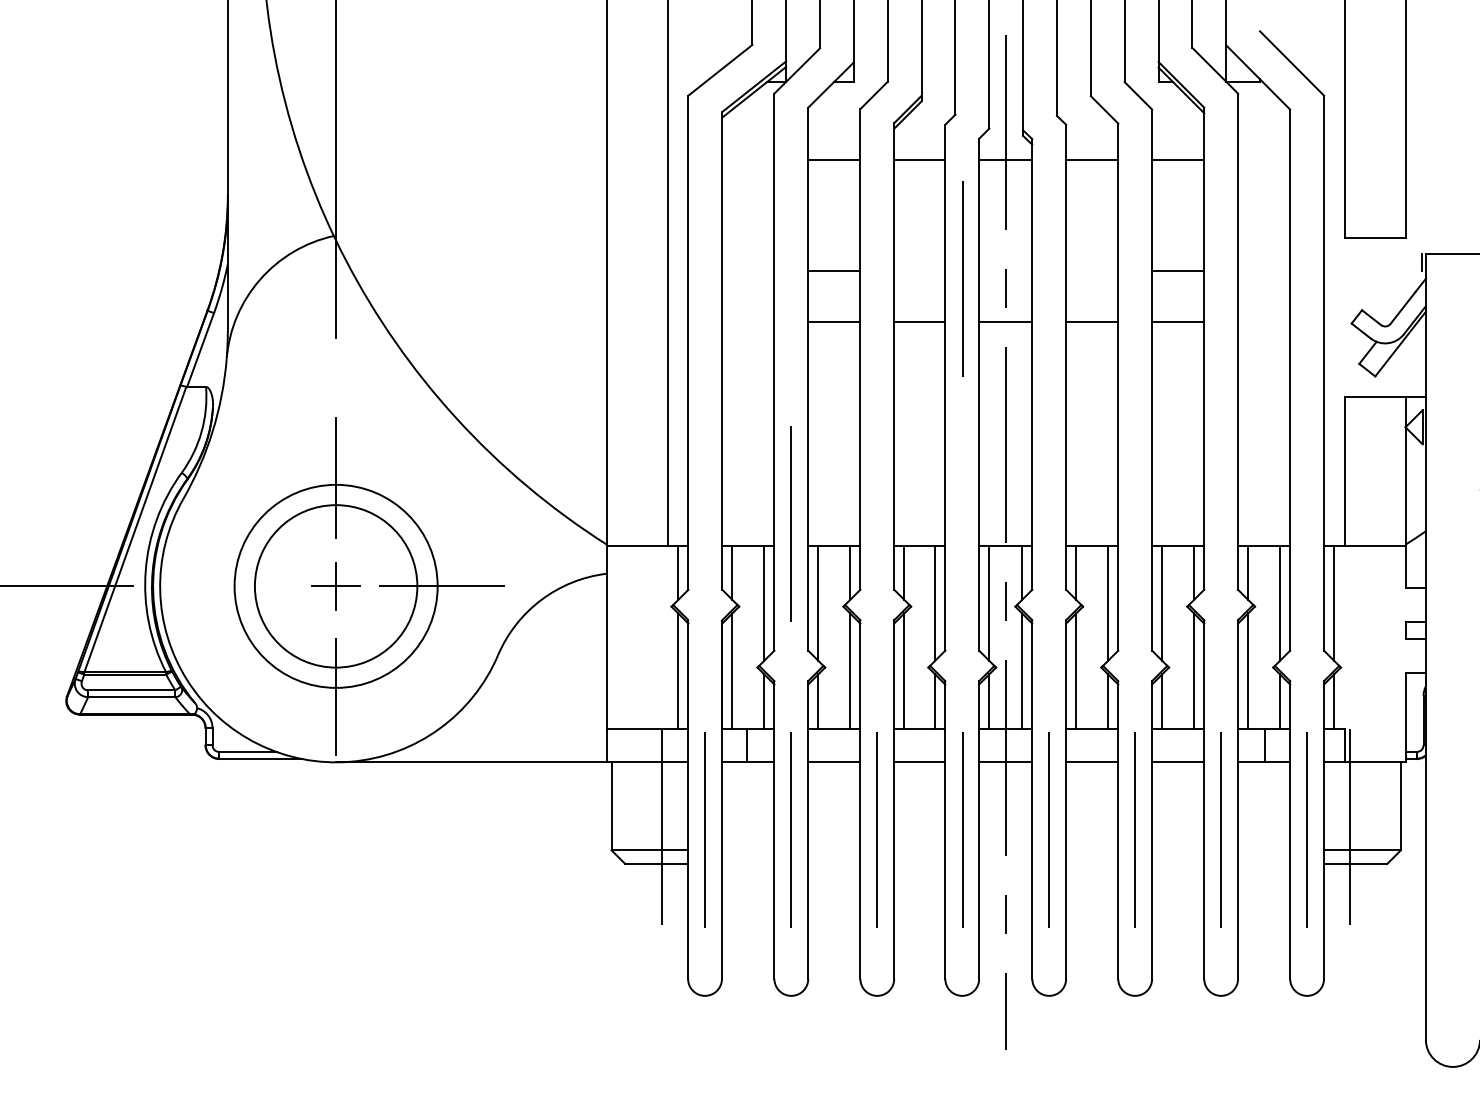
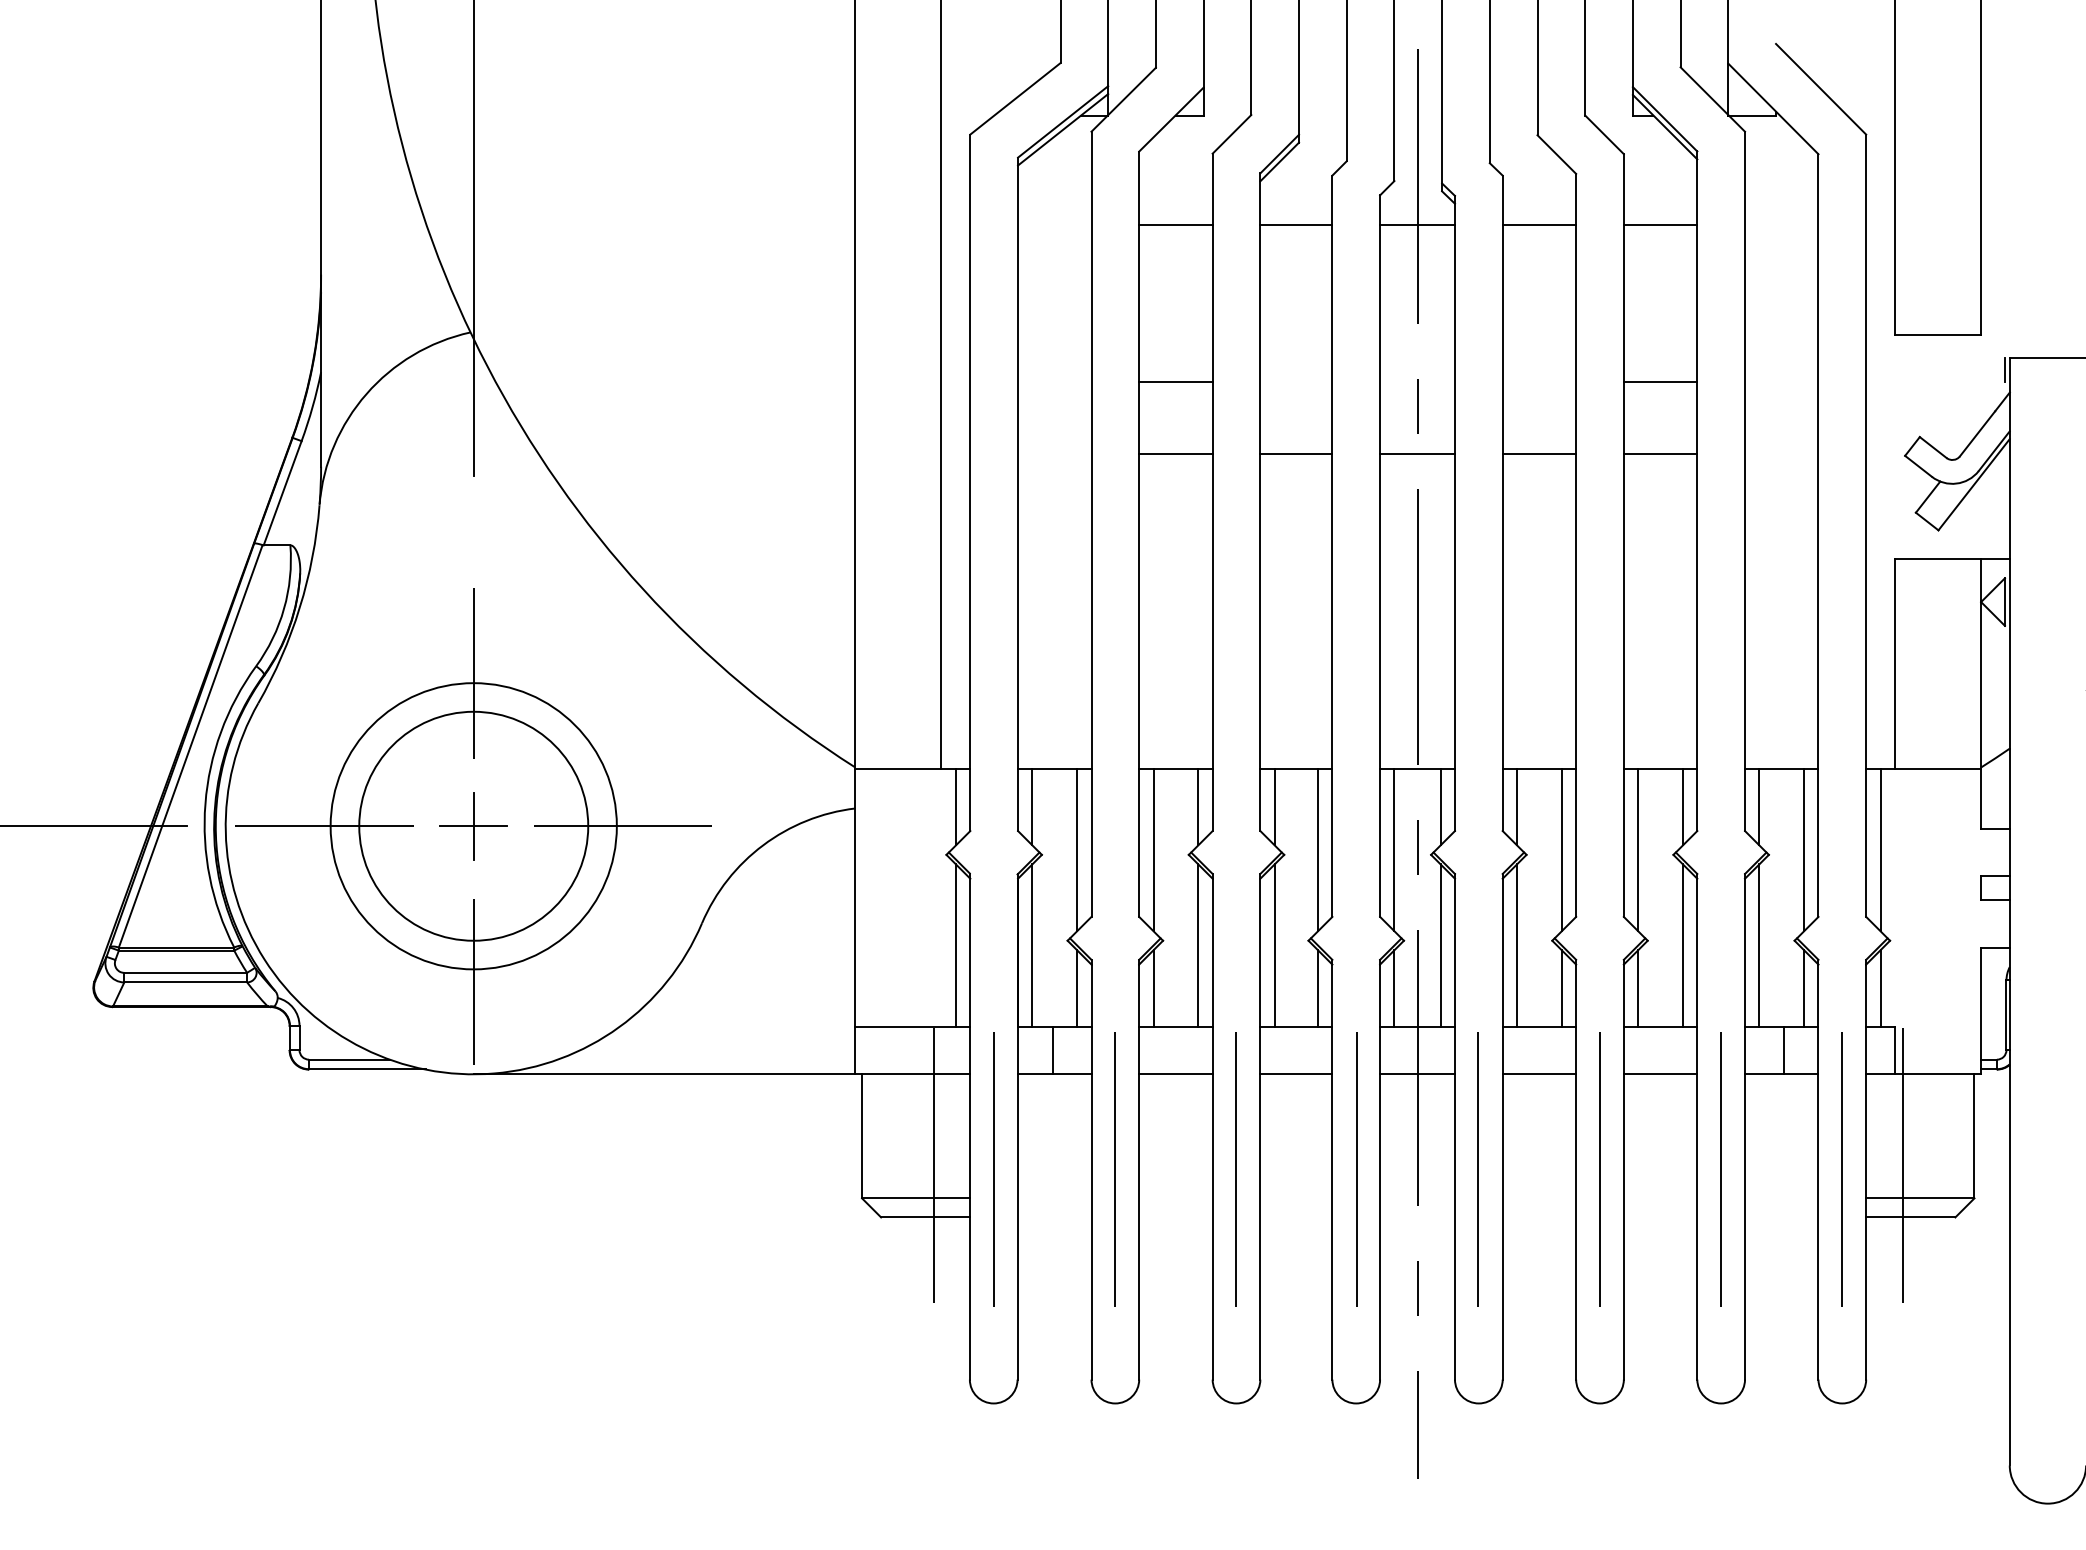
line: (962, 278) -> (1356, 392), removed
line: (790, 523) -> (1114, 737), removed
line: (229, 586) -> (323, 826), added

